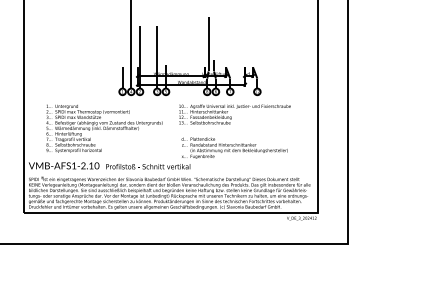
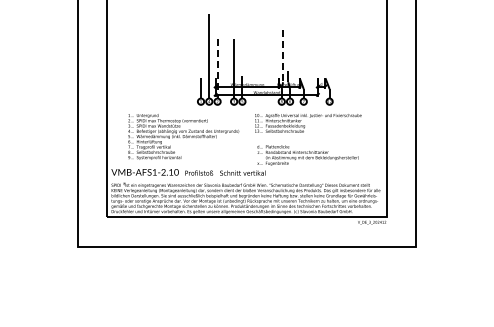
line: (209, 44) -> (283, 56), solid -> dashed
line: (139, 54) -> (217, 66), solid -> dashed

